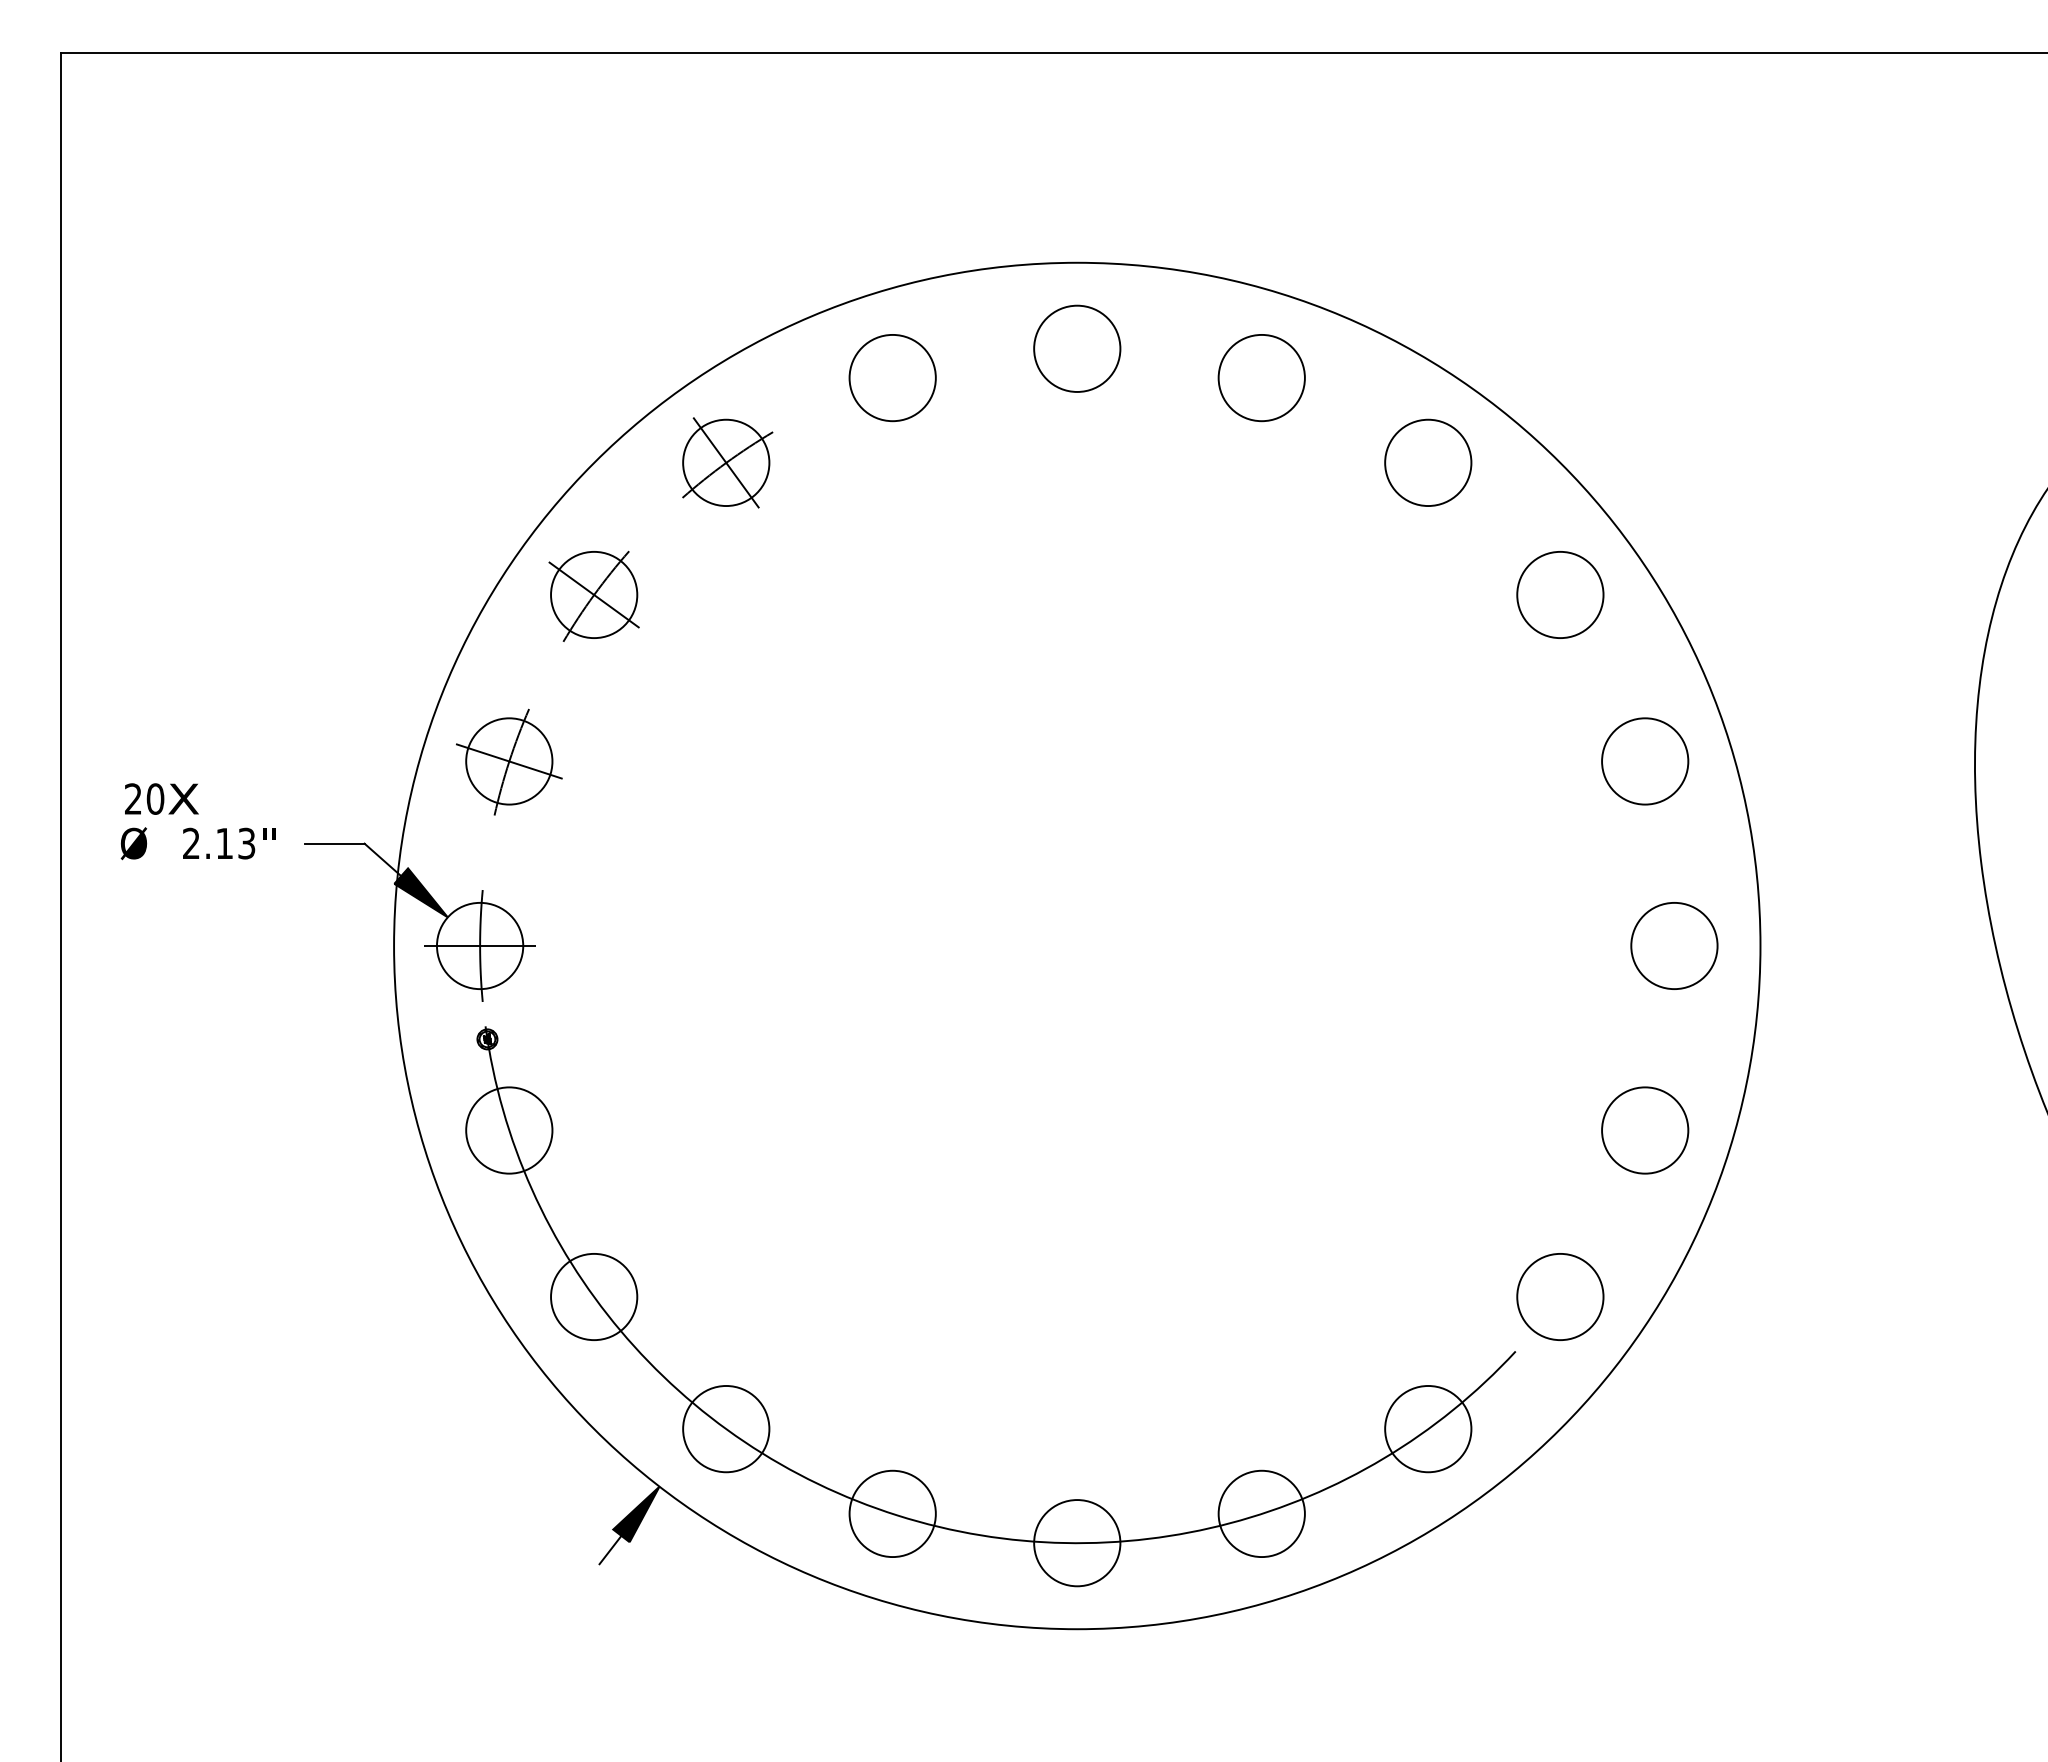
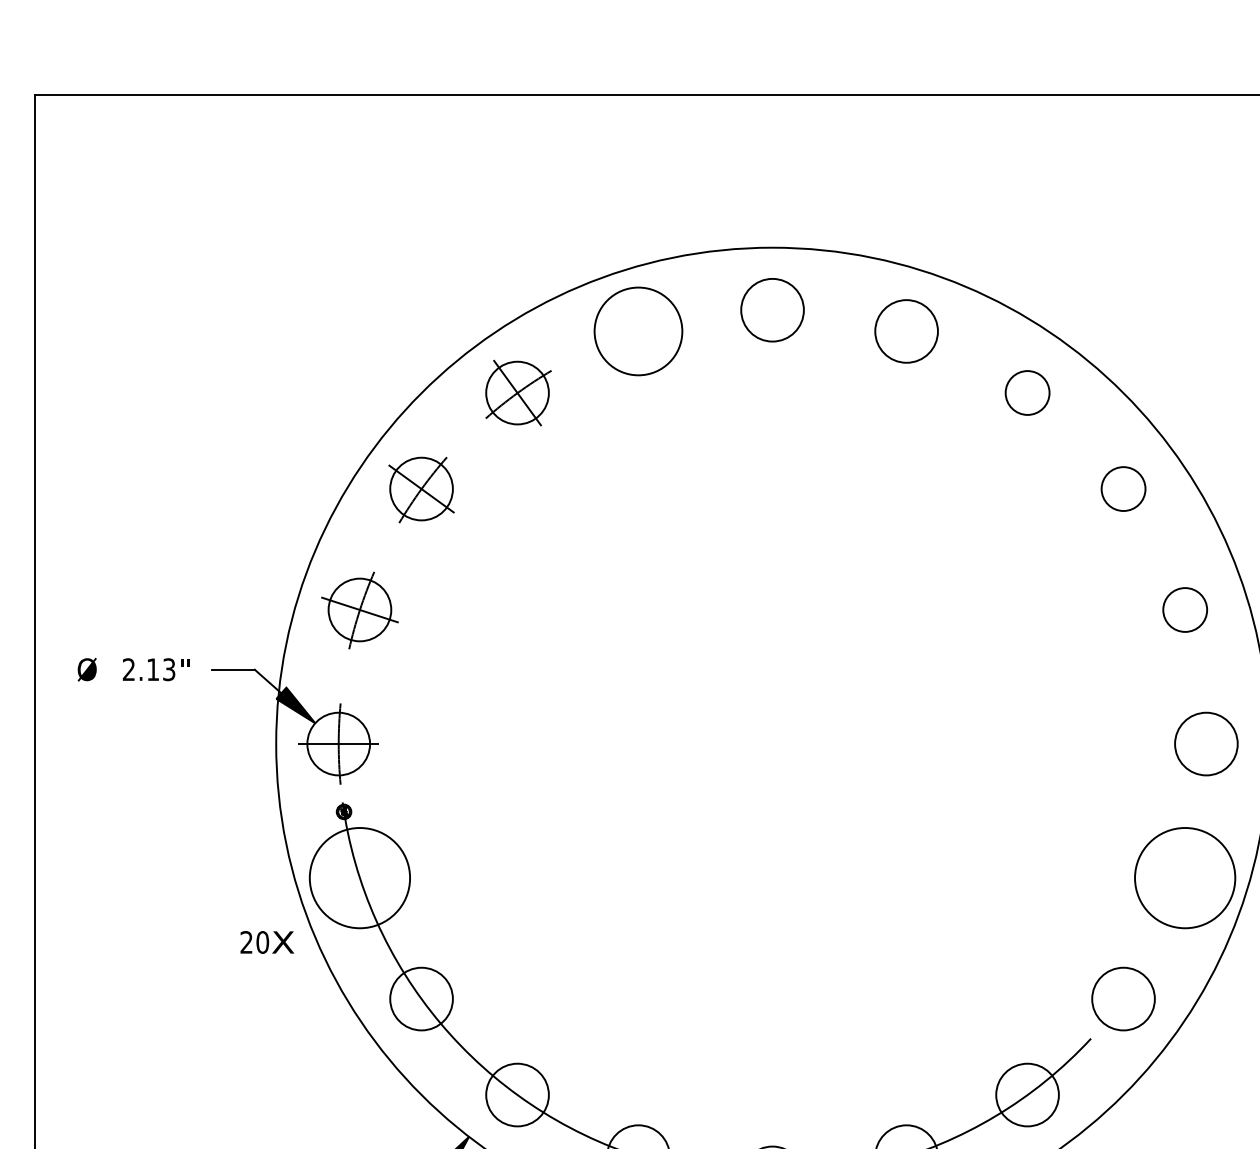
circle: (892, 377) -> (638, 331), size x1.4
circle: (1428, 462) -> (1027, 392), size x0.7
circle: (1560, 594) -> (1123, 488), size x0.7
circle: (1645, 761) -> (1185, 610), size x0.7
text: (161, 798) -> (267, 942), moved
circle: (509, 1130) -> (360, 878), size x1.6
circle: (1645, 1130) -> (1185, 878), size x1.6

